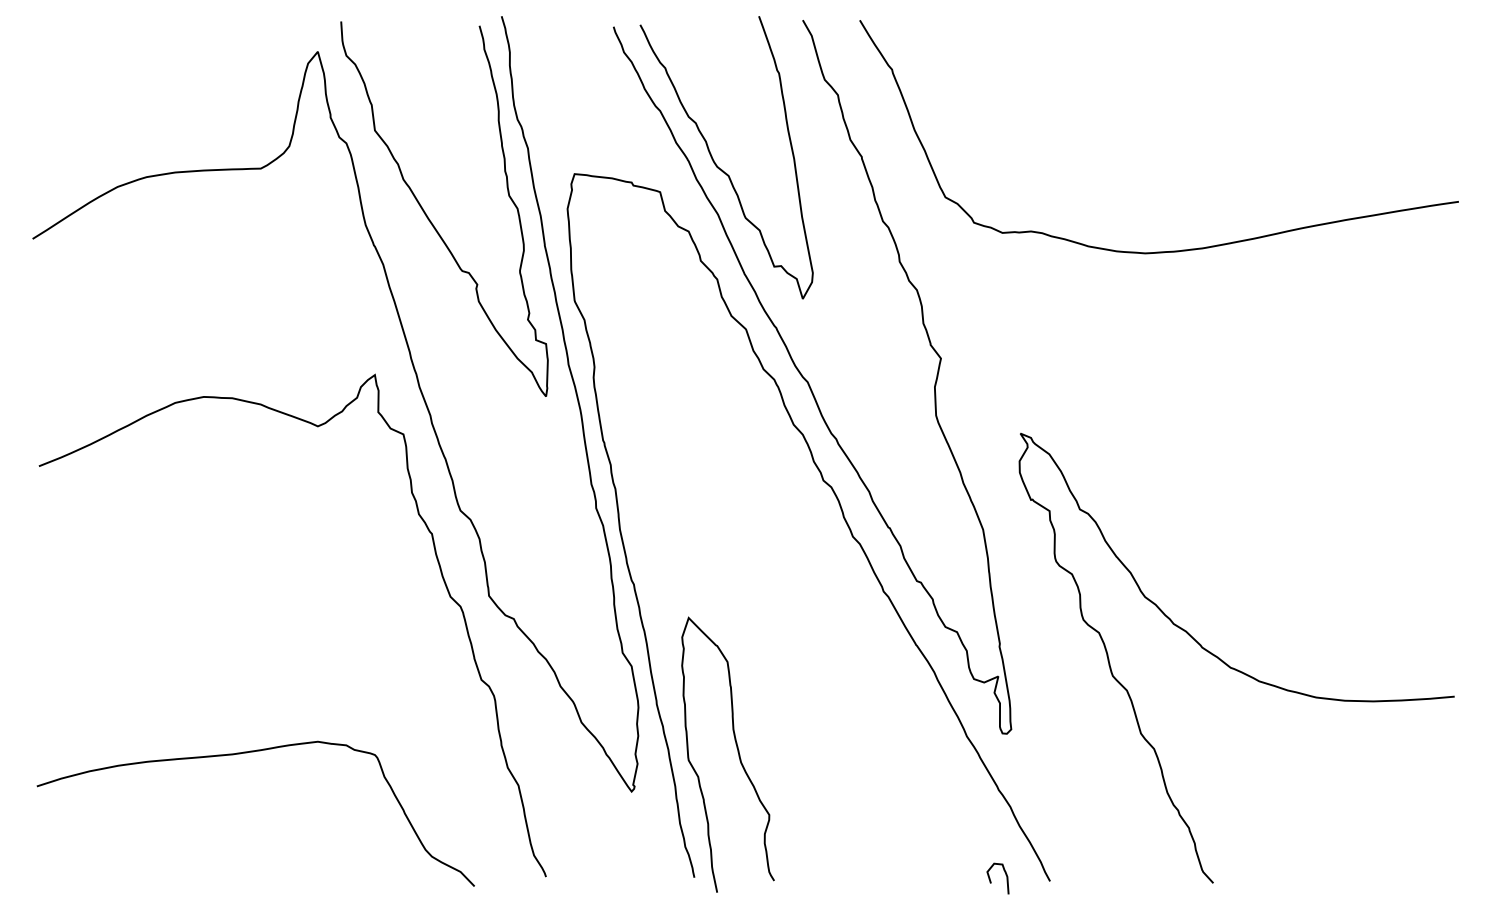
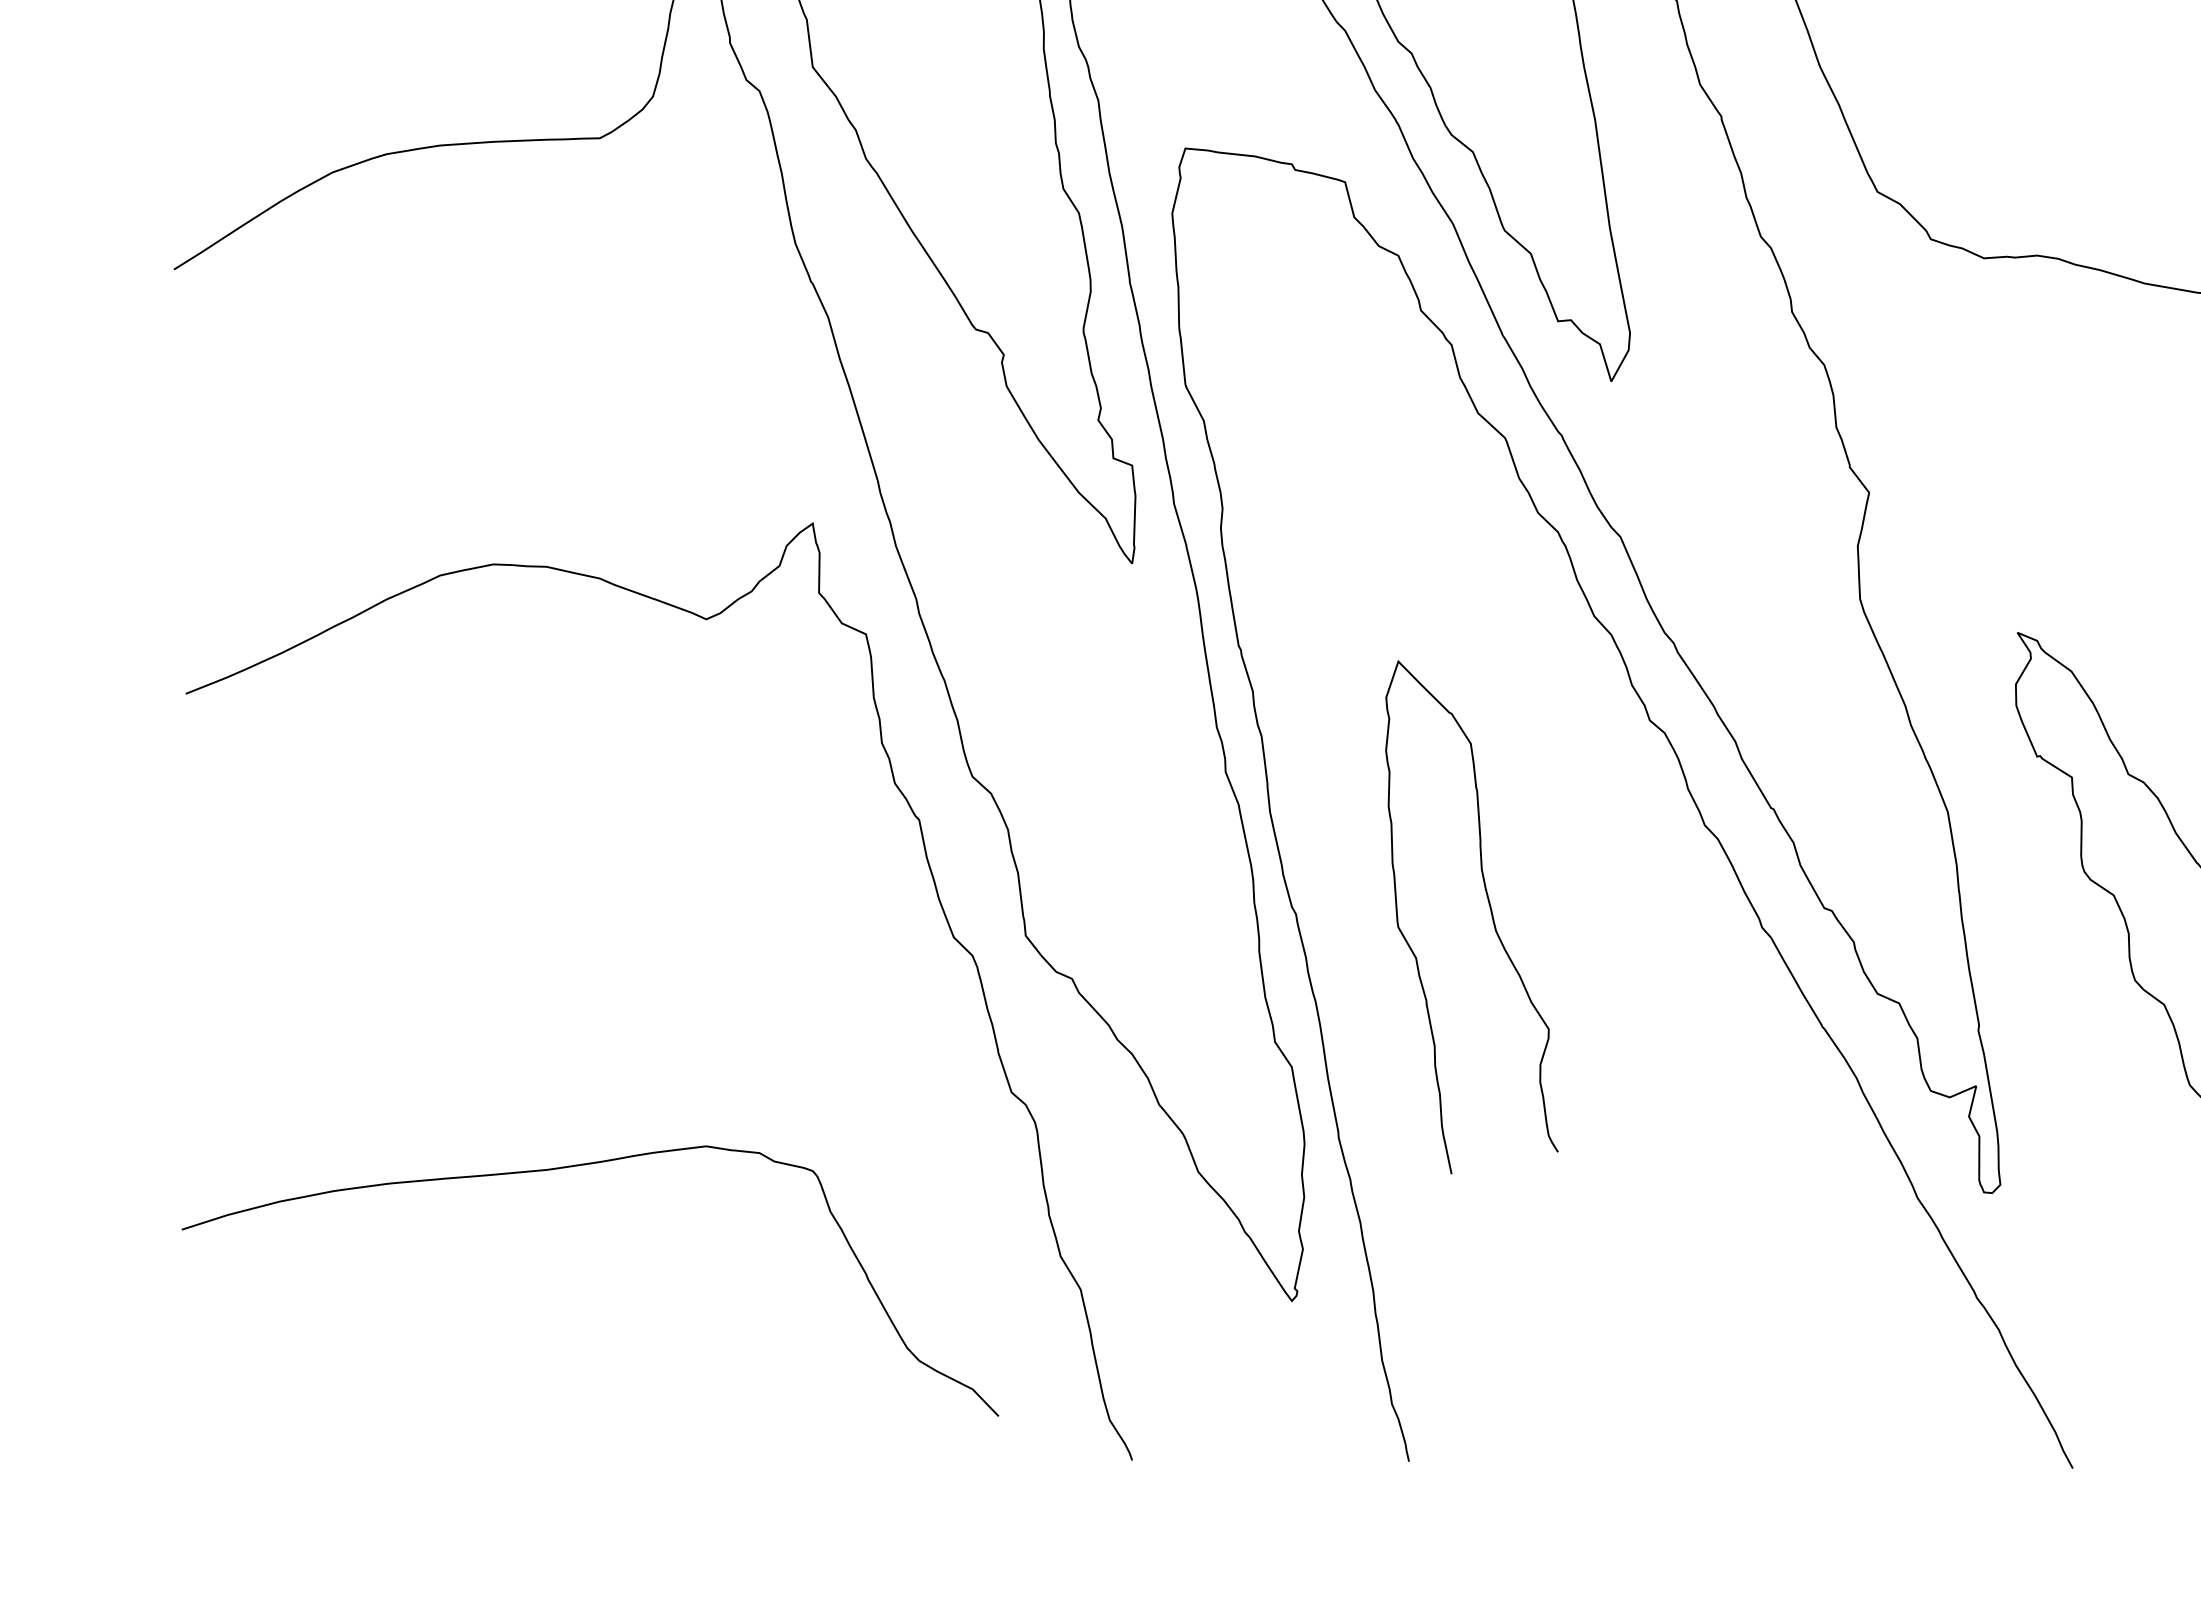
curve: (737, 752) -> (1489, 912), moved
curve: (247, 753) -> (574, 1168), moved
curve: (991, 881) -> (1963, 1468), removed

